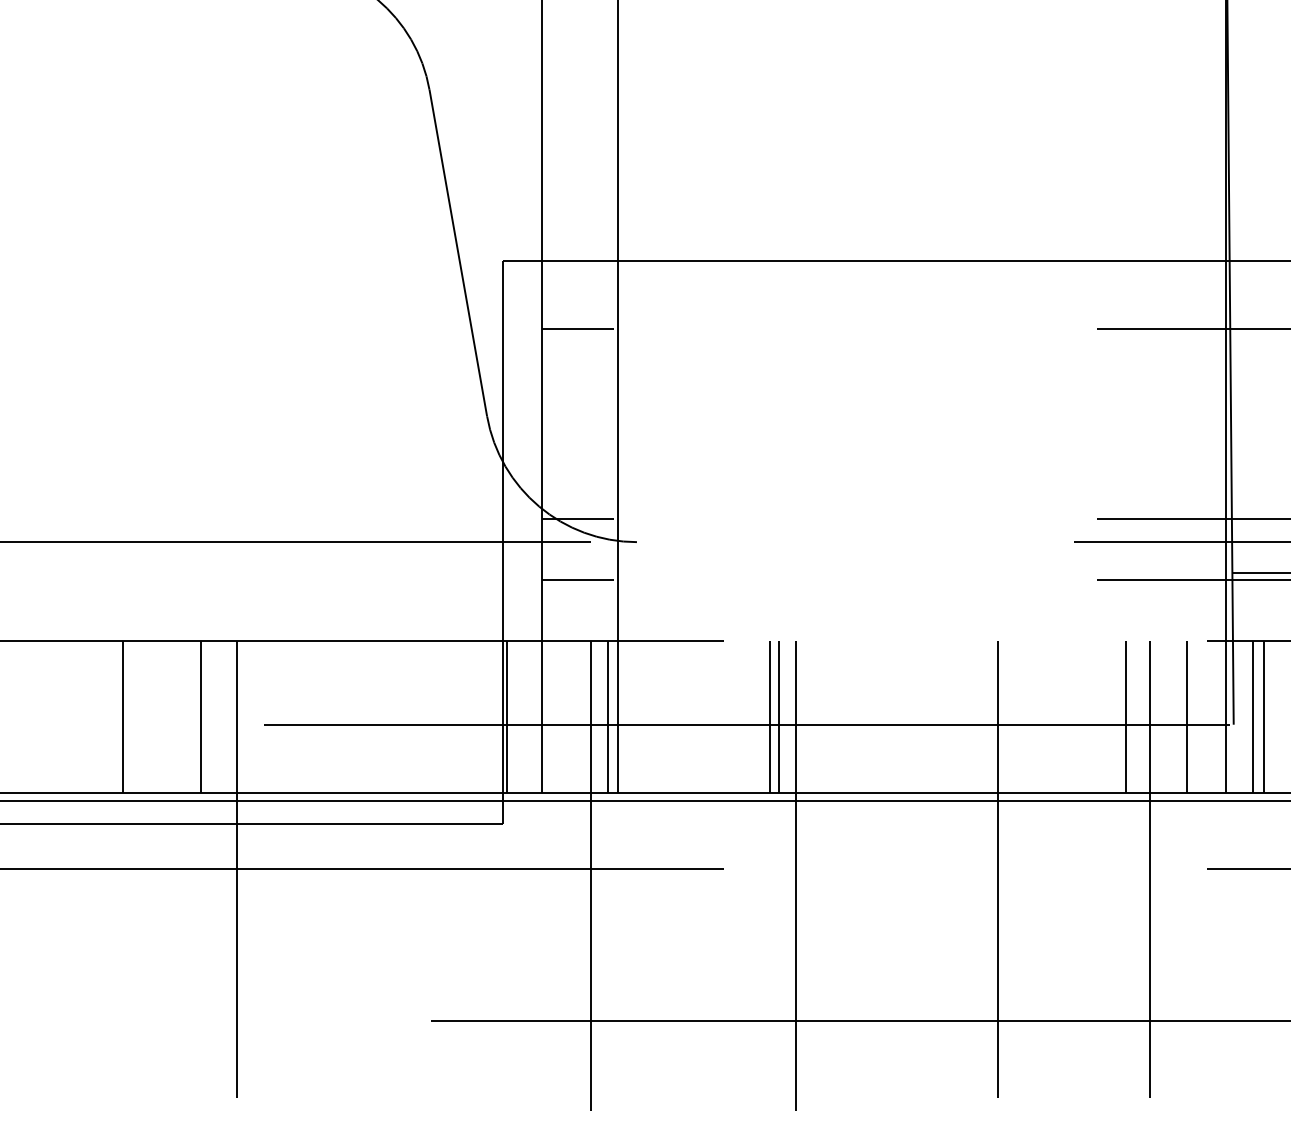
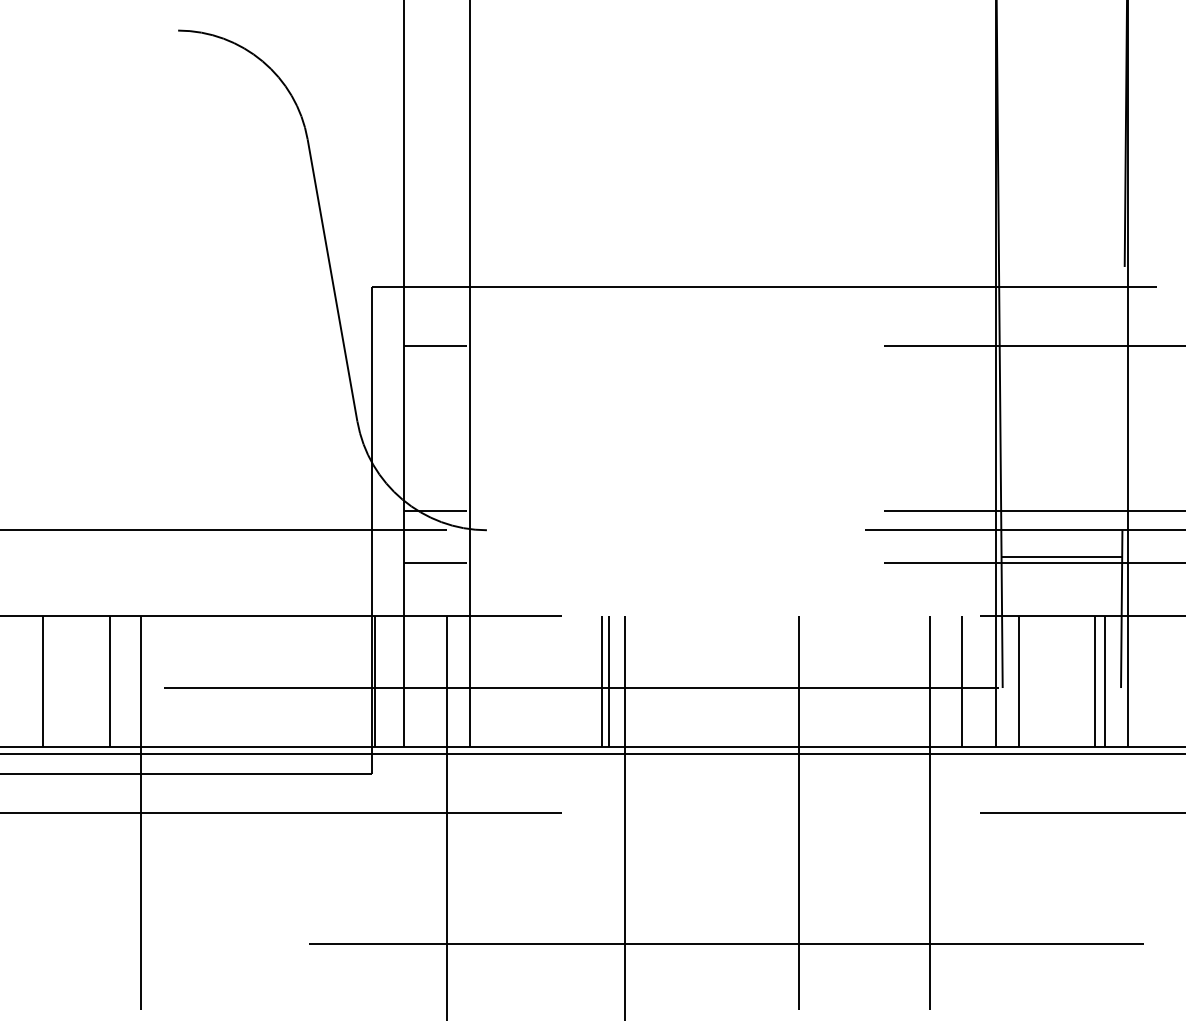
line: (608, 717) -> (462, 681), removed
line: (1125, 717) -> (909, 681), removed
line: (1263, 717) -> (1028, 681), removed

